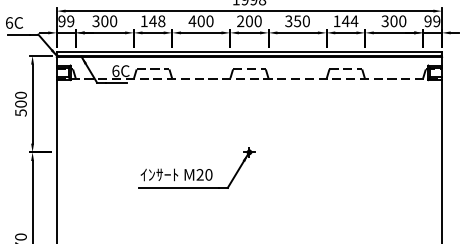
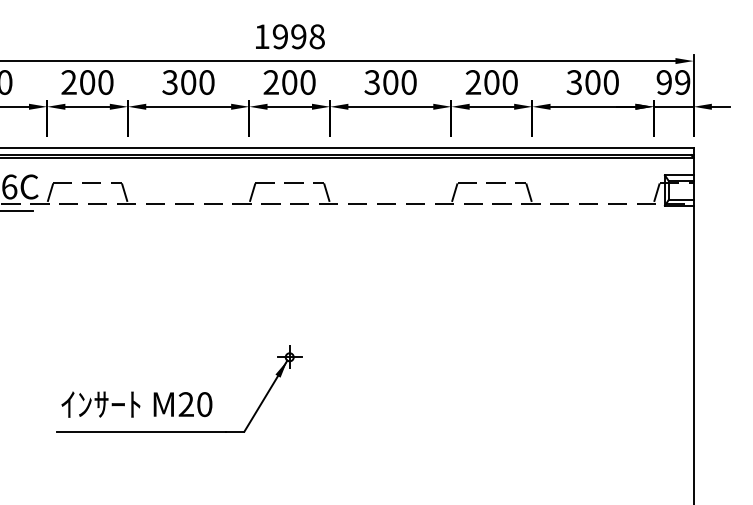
text: (152, 21) -> (86, 82), 148 -> 200
text: (192, 21) -> (170, 82), 400 -> 300
text: (297, 21) -> (390, 82), 350 -> 300
text: (345, 21) -> (491, 82), 144 -> 200

